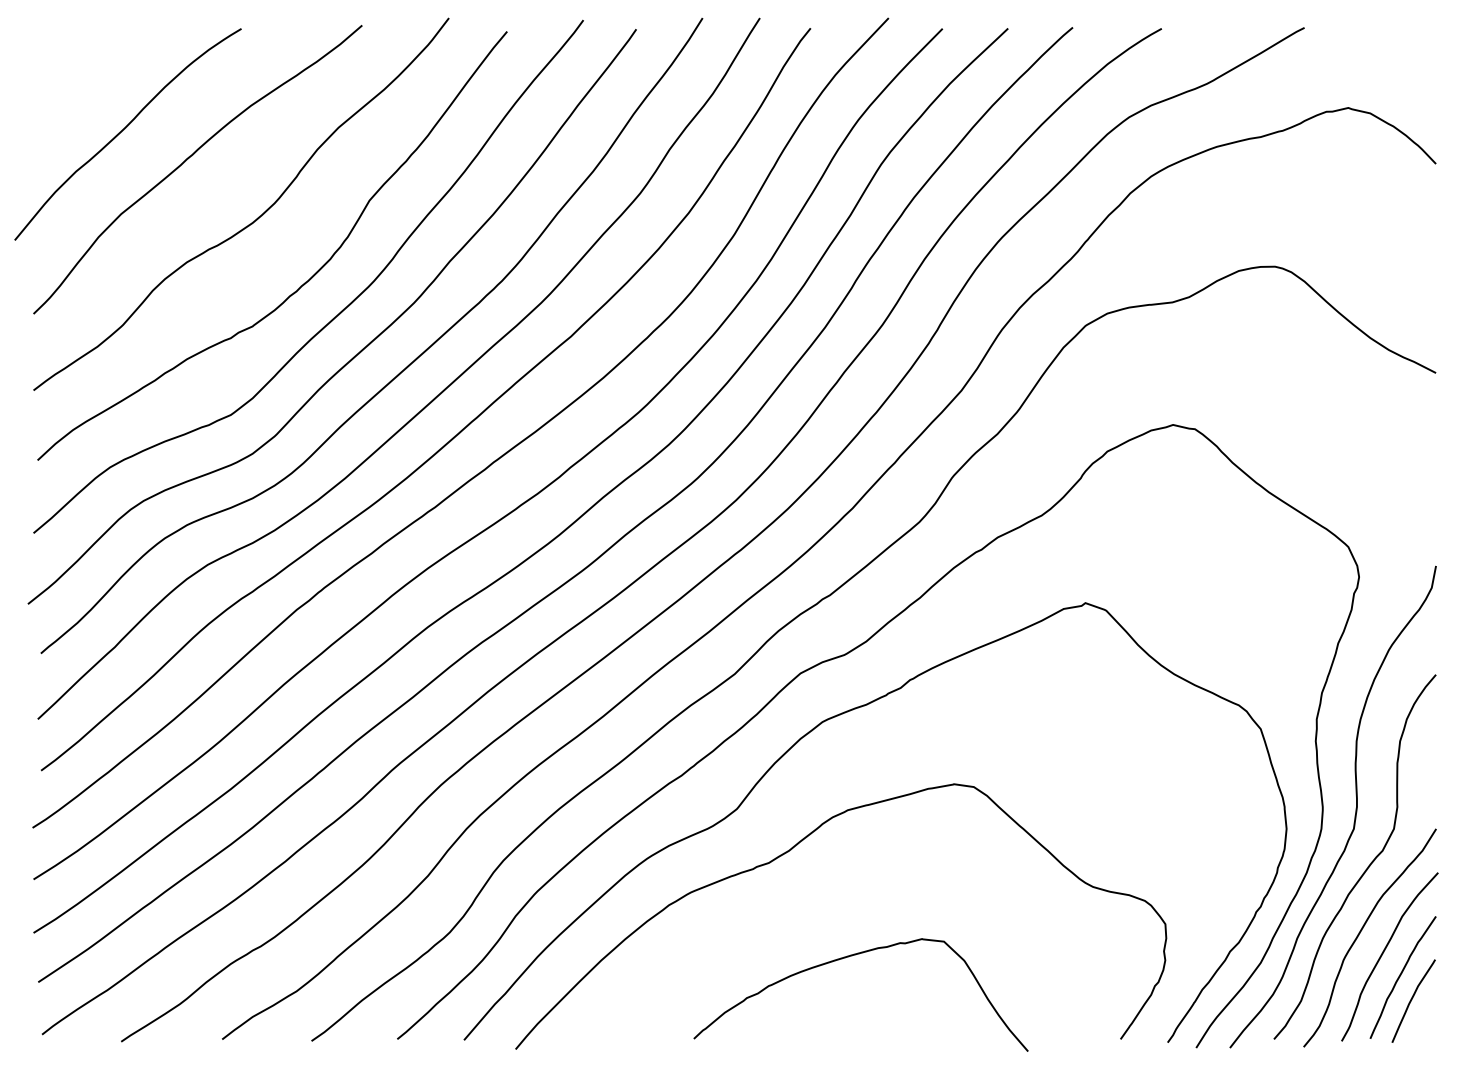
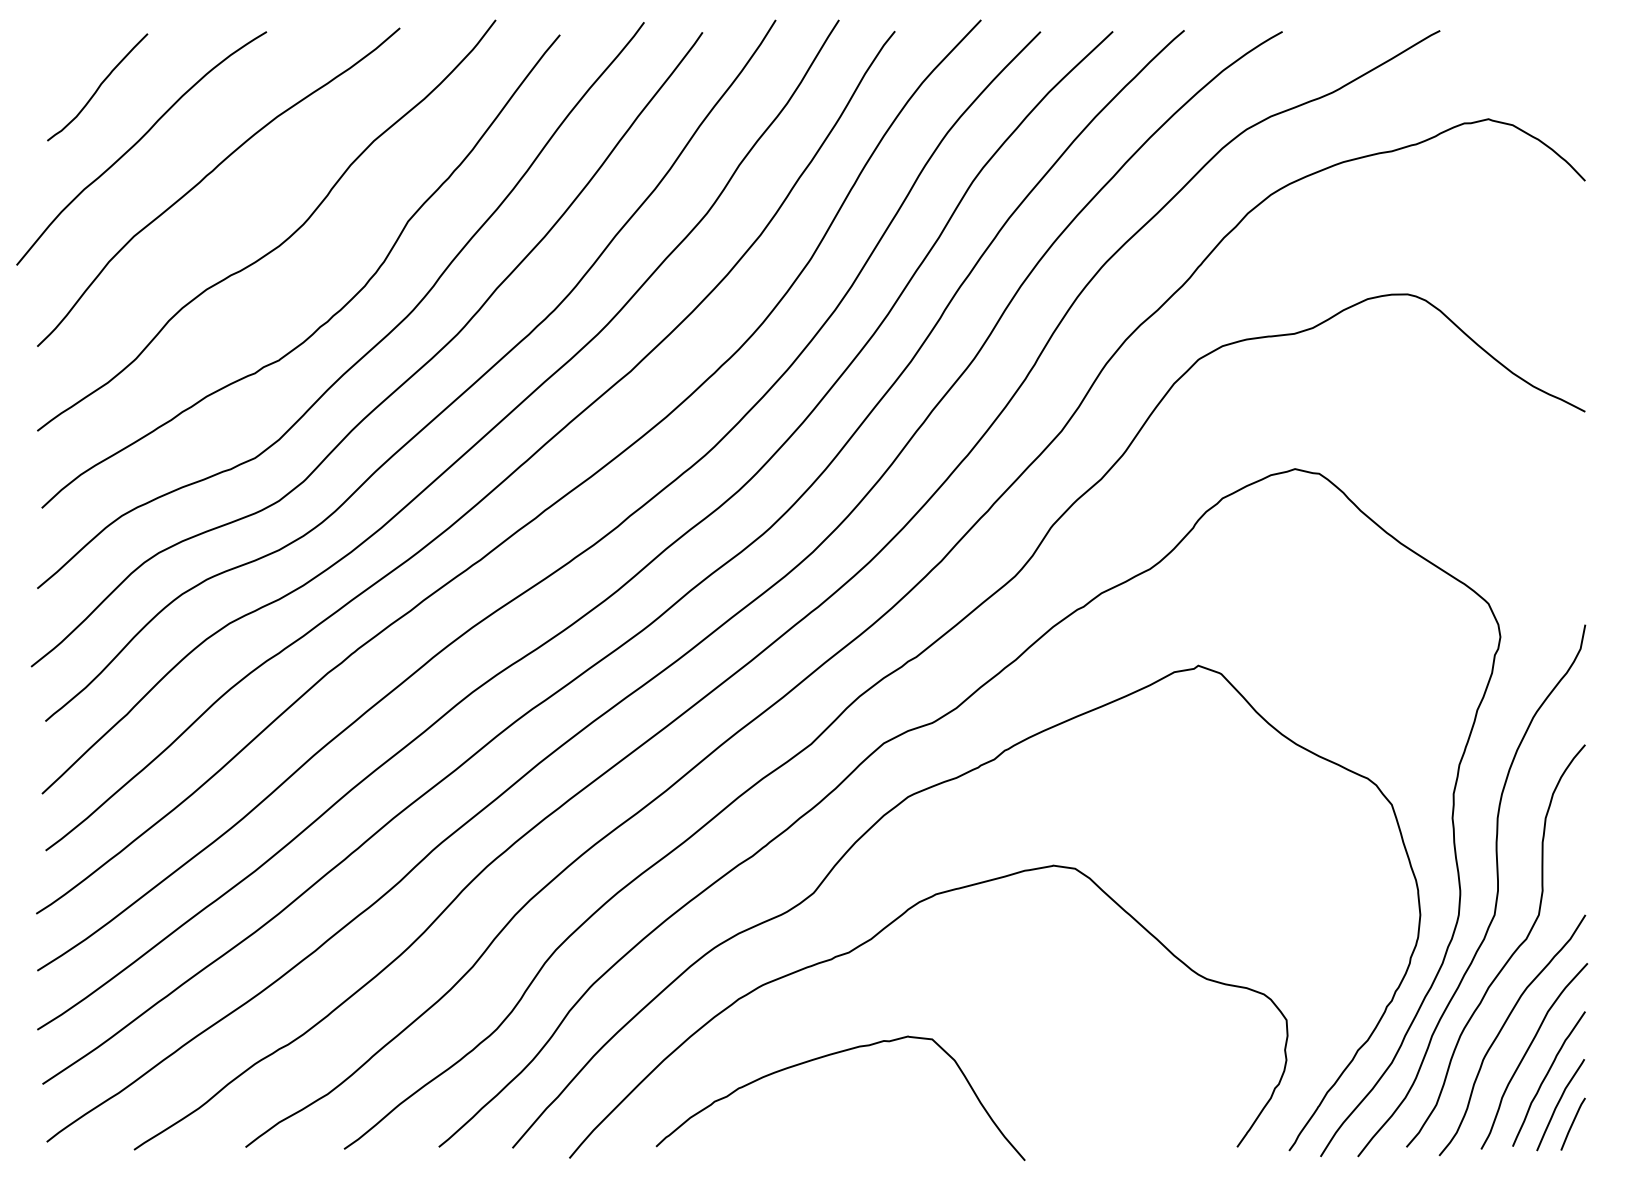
curve: (88, 79) -> (97, 87), added
curve: (850, 957) -> (828, 1056), moved
line: (1424, 1017) -> (1572, 1123), added

